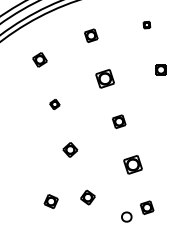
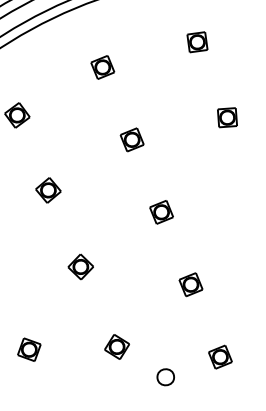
part: (146, 24) -> (196, 41), size x1.67
part: (105, 78) -> (132, 139), size x0.71
part: (54, 104) -> (47, 190), size x1.43
part: (133, 164) -> (191, 284), size x0.71
part: (50, 201) -> (28, 349), moved
part: (126, 216) -> (165, 376), moved

